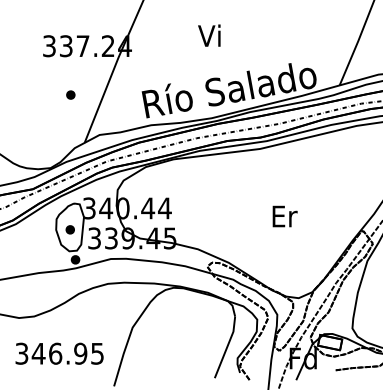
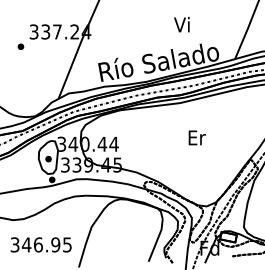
text: (208, 35) -> (181, 24), moved
part: (70, 94) -> (20, 46), moved
text: (283, 215) -> (196, 137), moved

